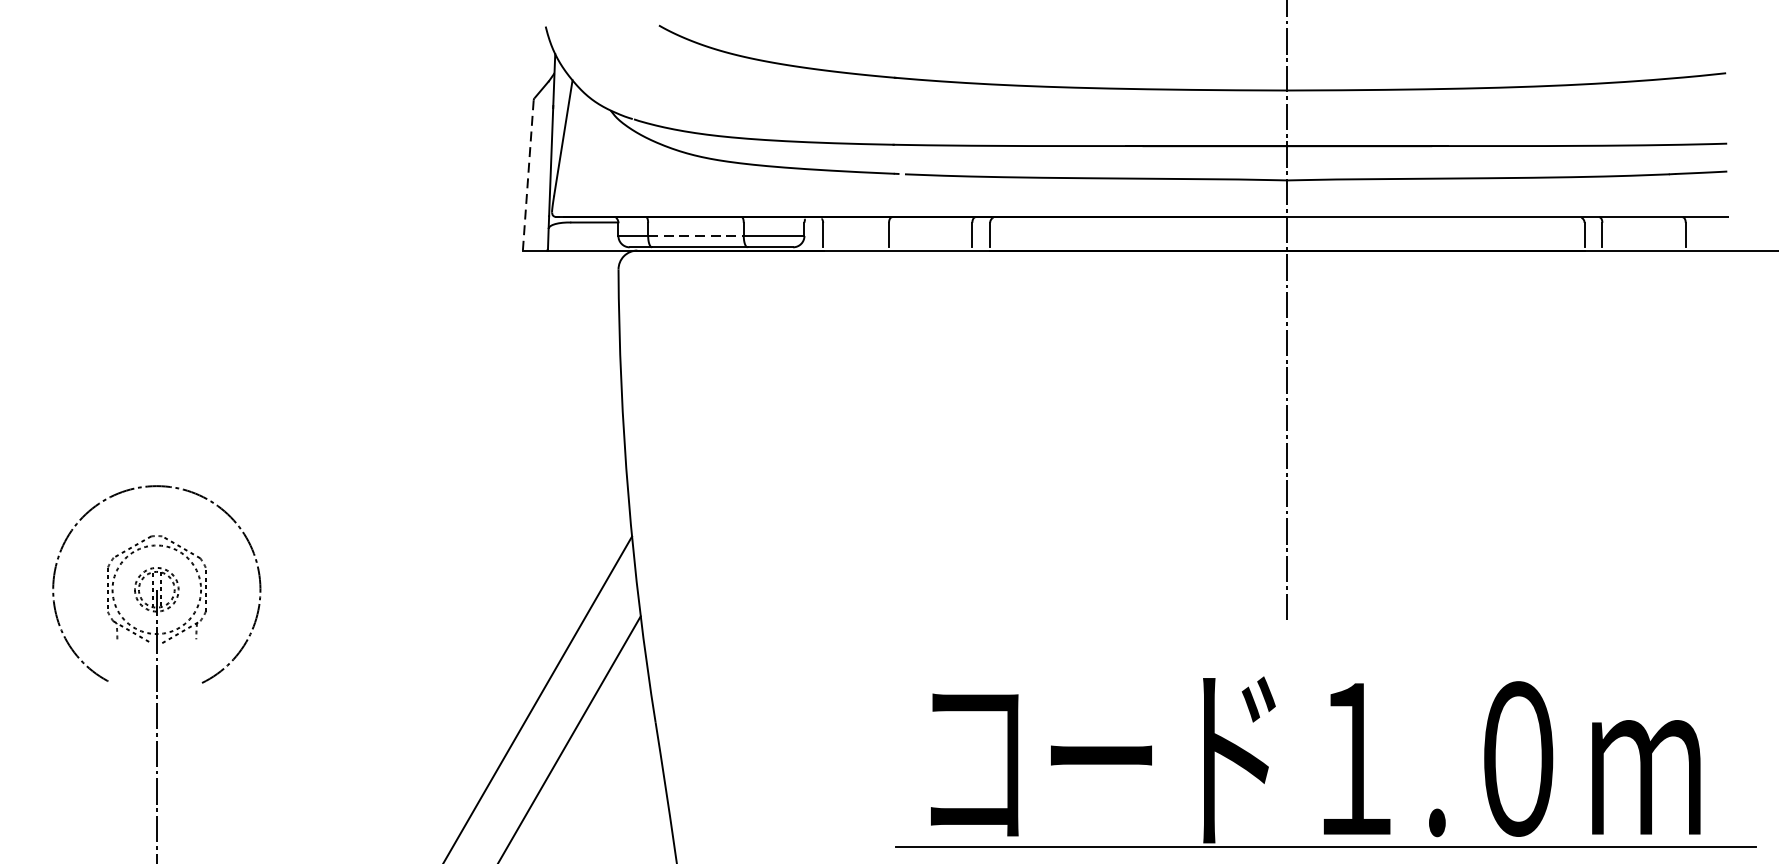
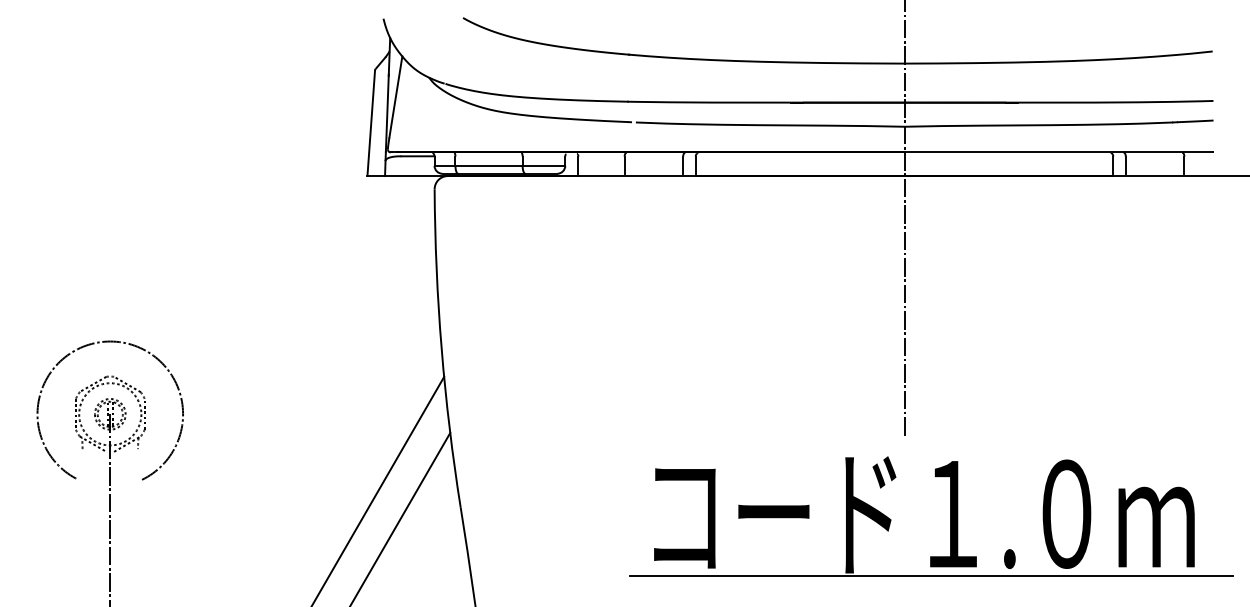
line: (528, 175) -> (371, 123), dashed -> solid
line: (696, 235) -> (489, 165), dashed -> solid
part: (1352, 762) -> (950, 516), moved

